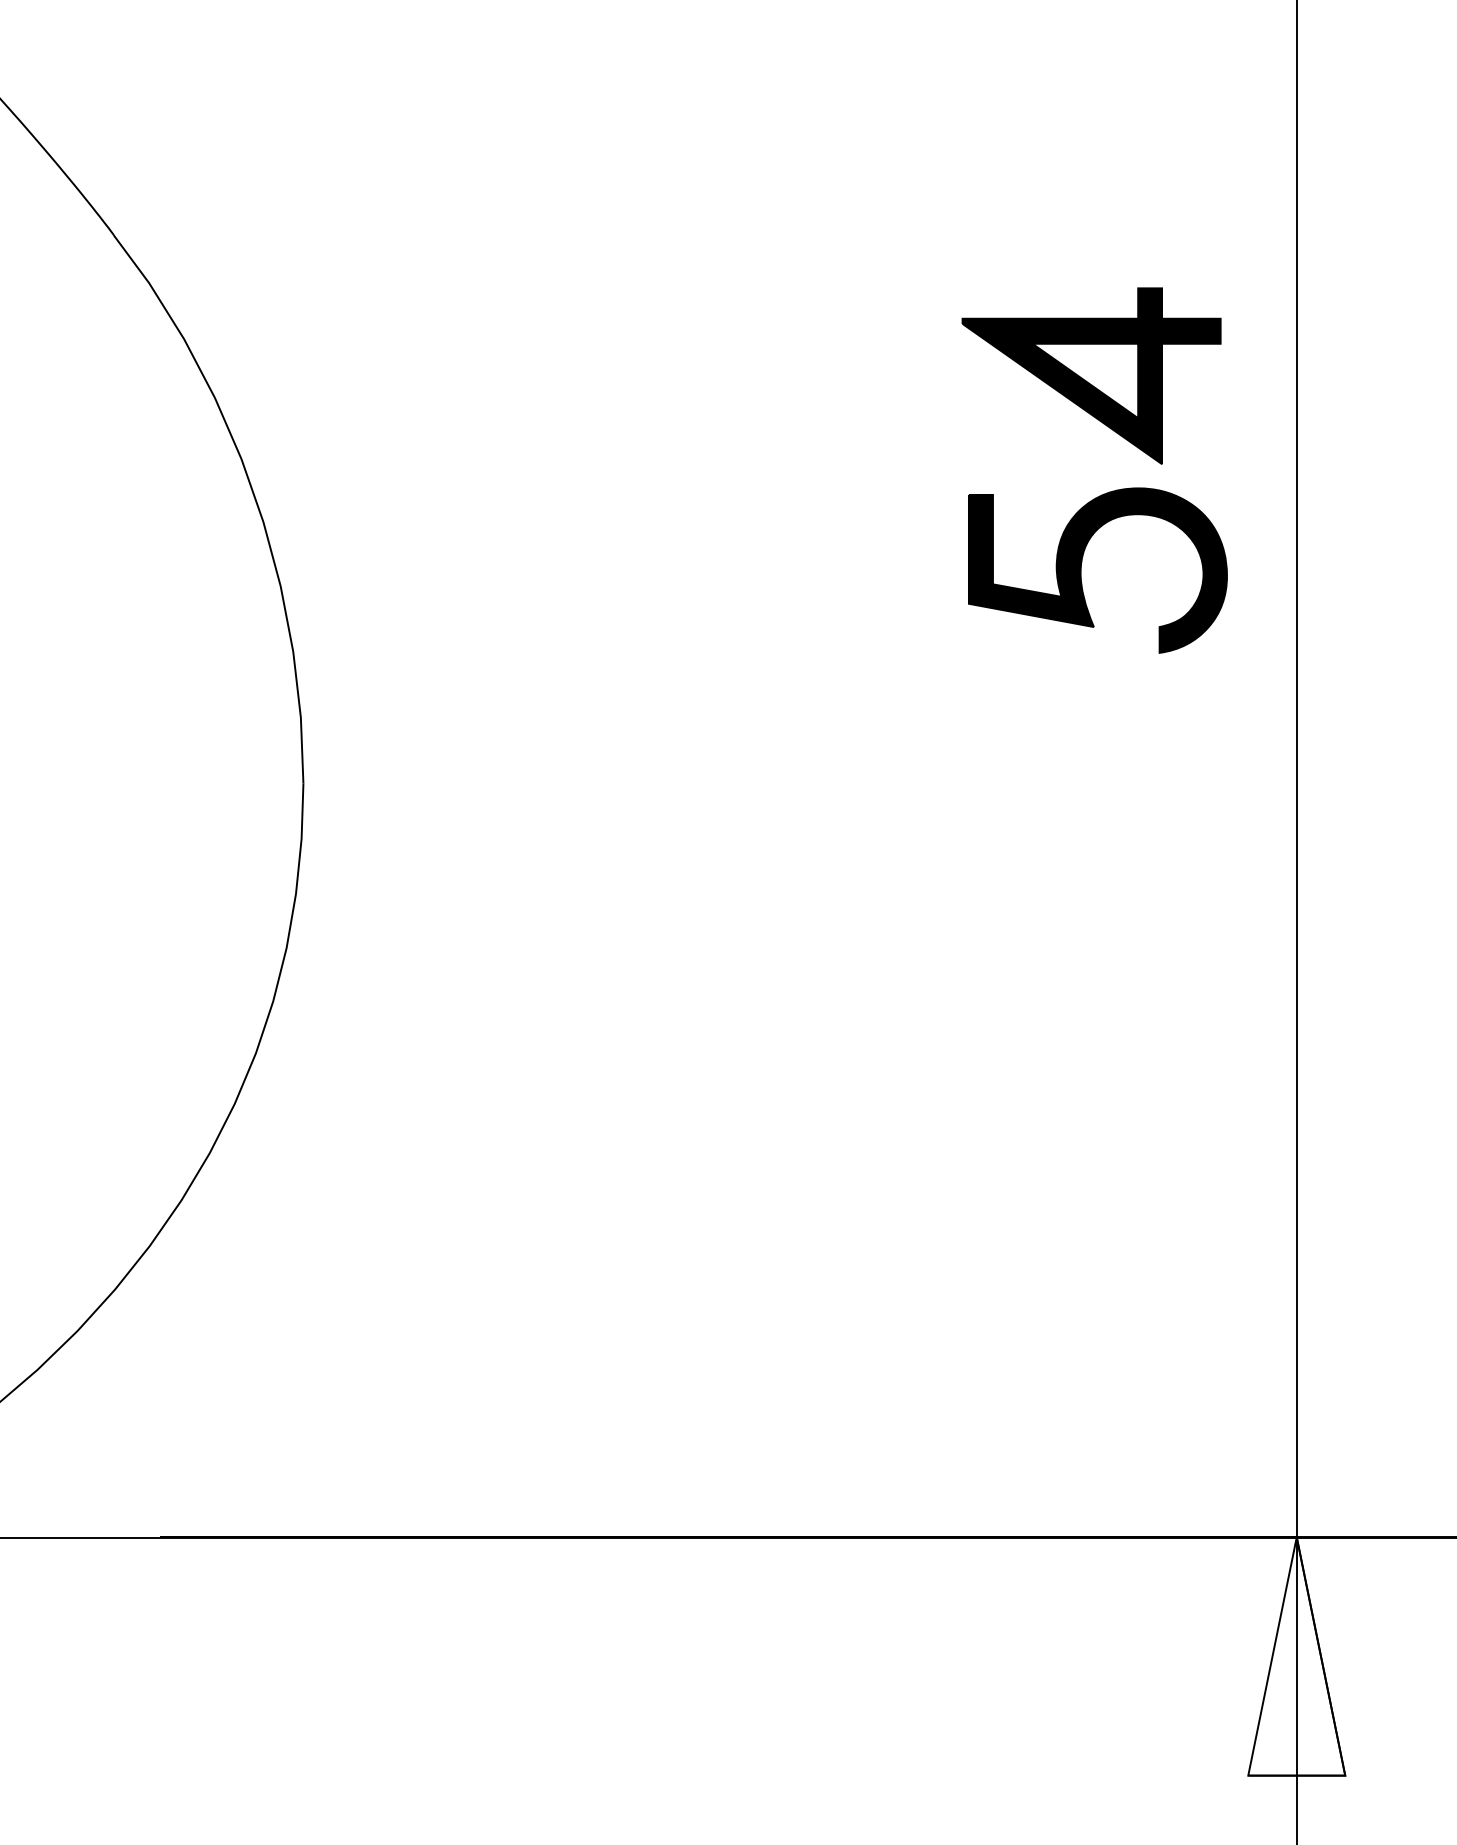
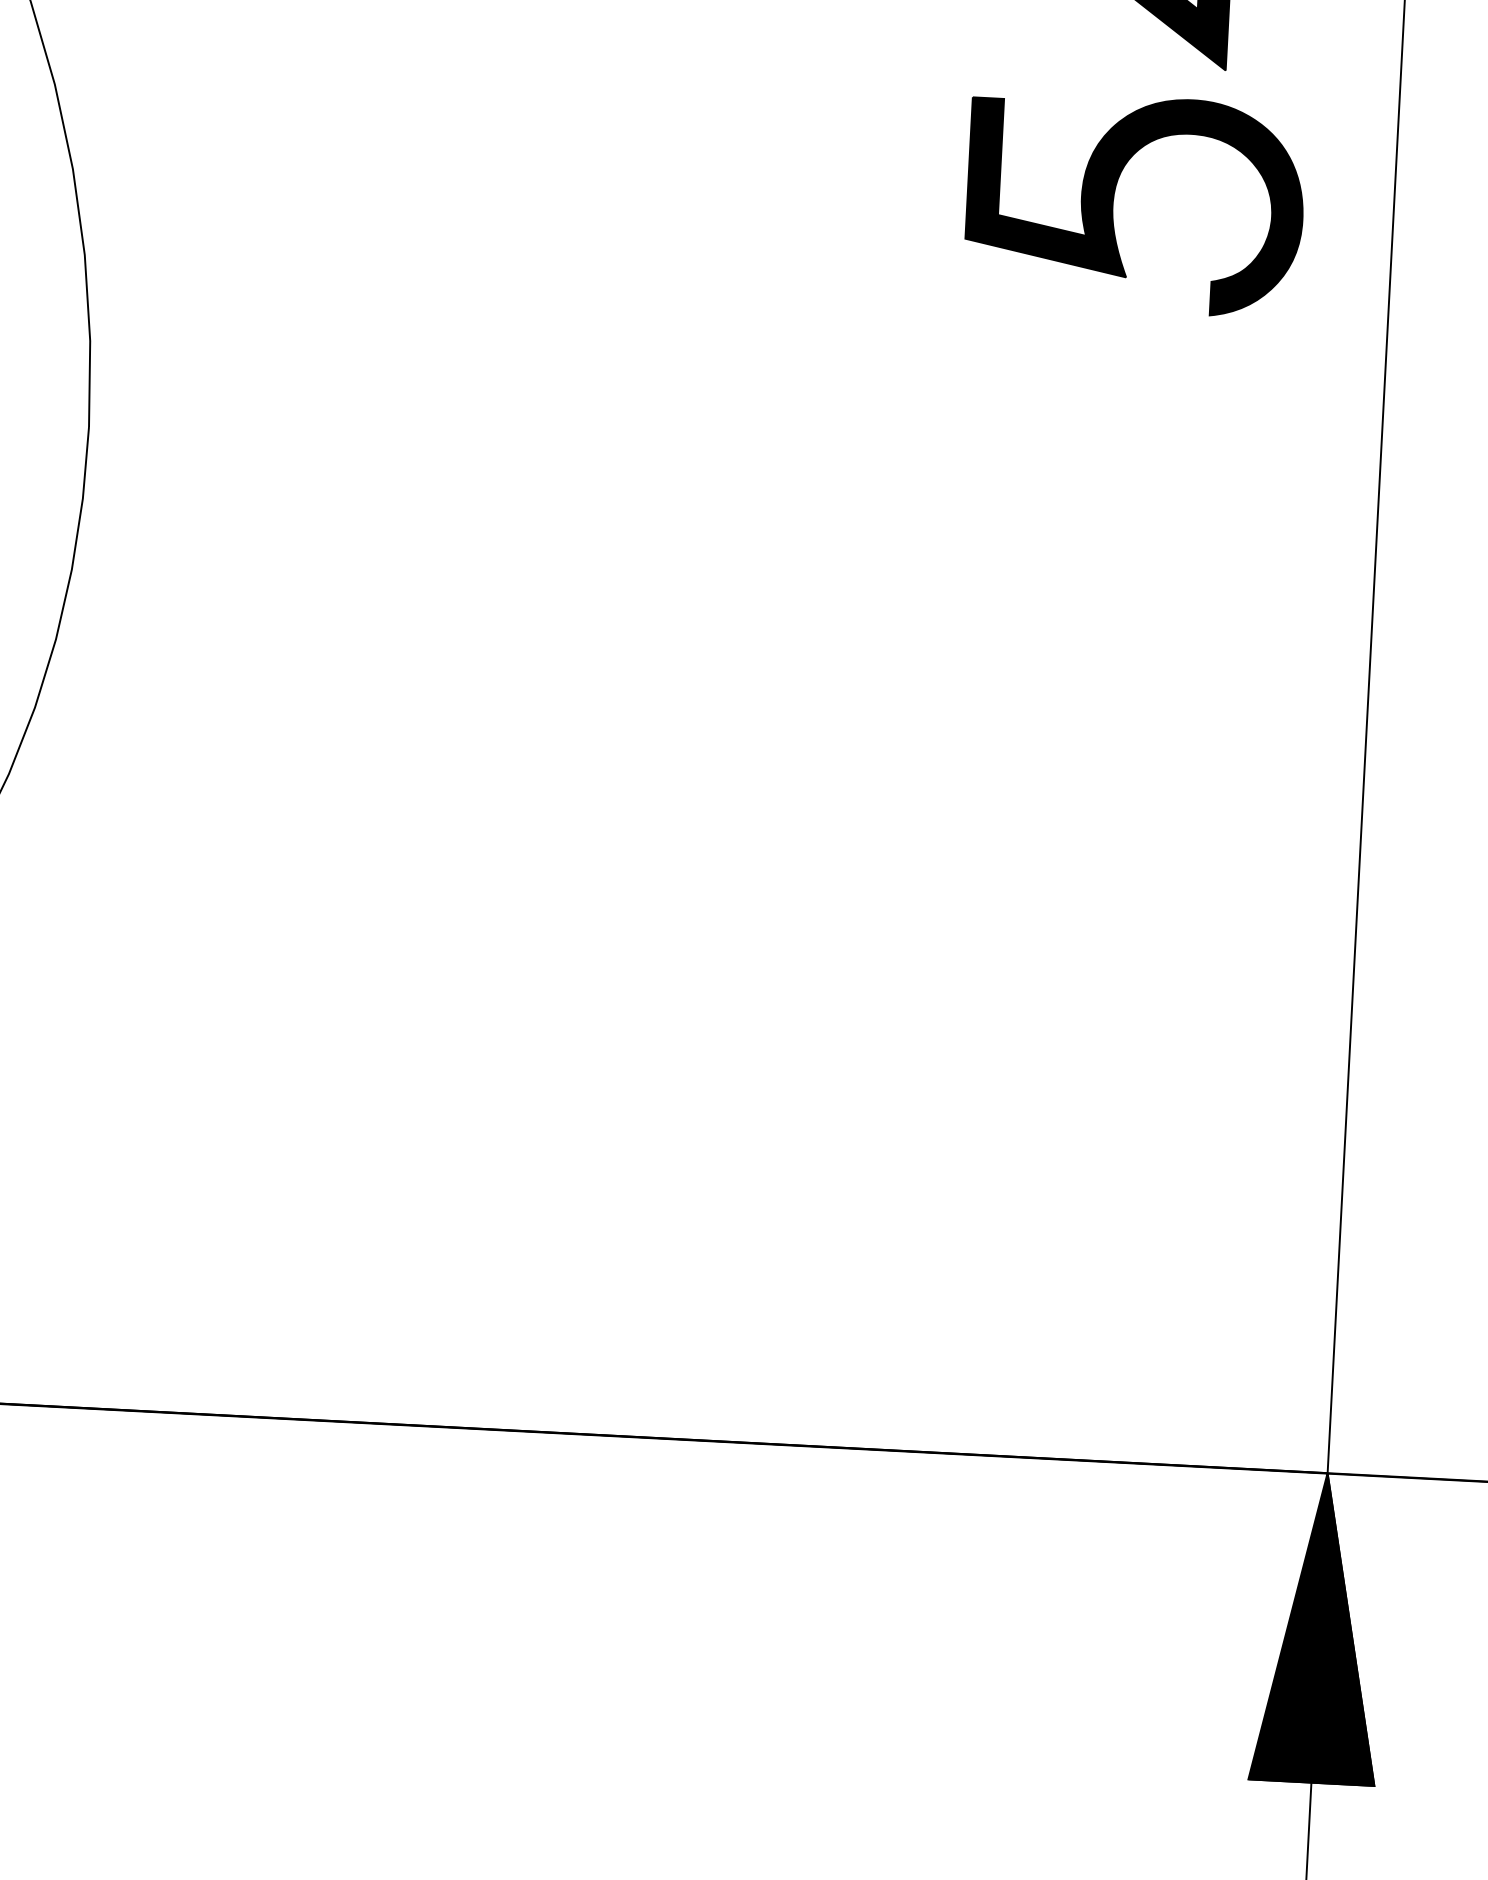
fill: (1296, 1656) -> (1319, 1627), added

